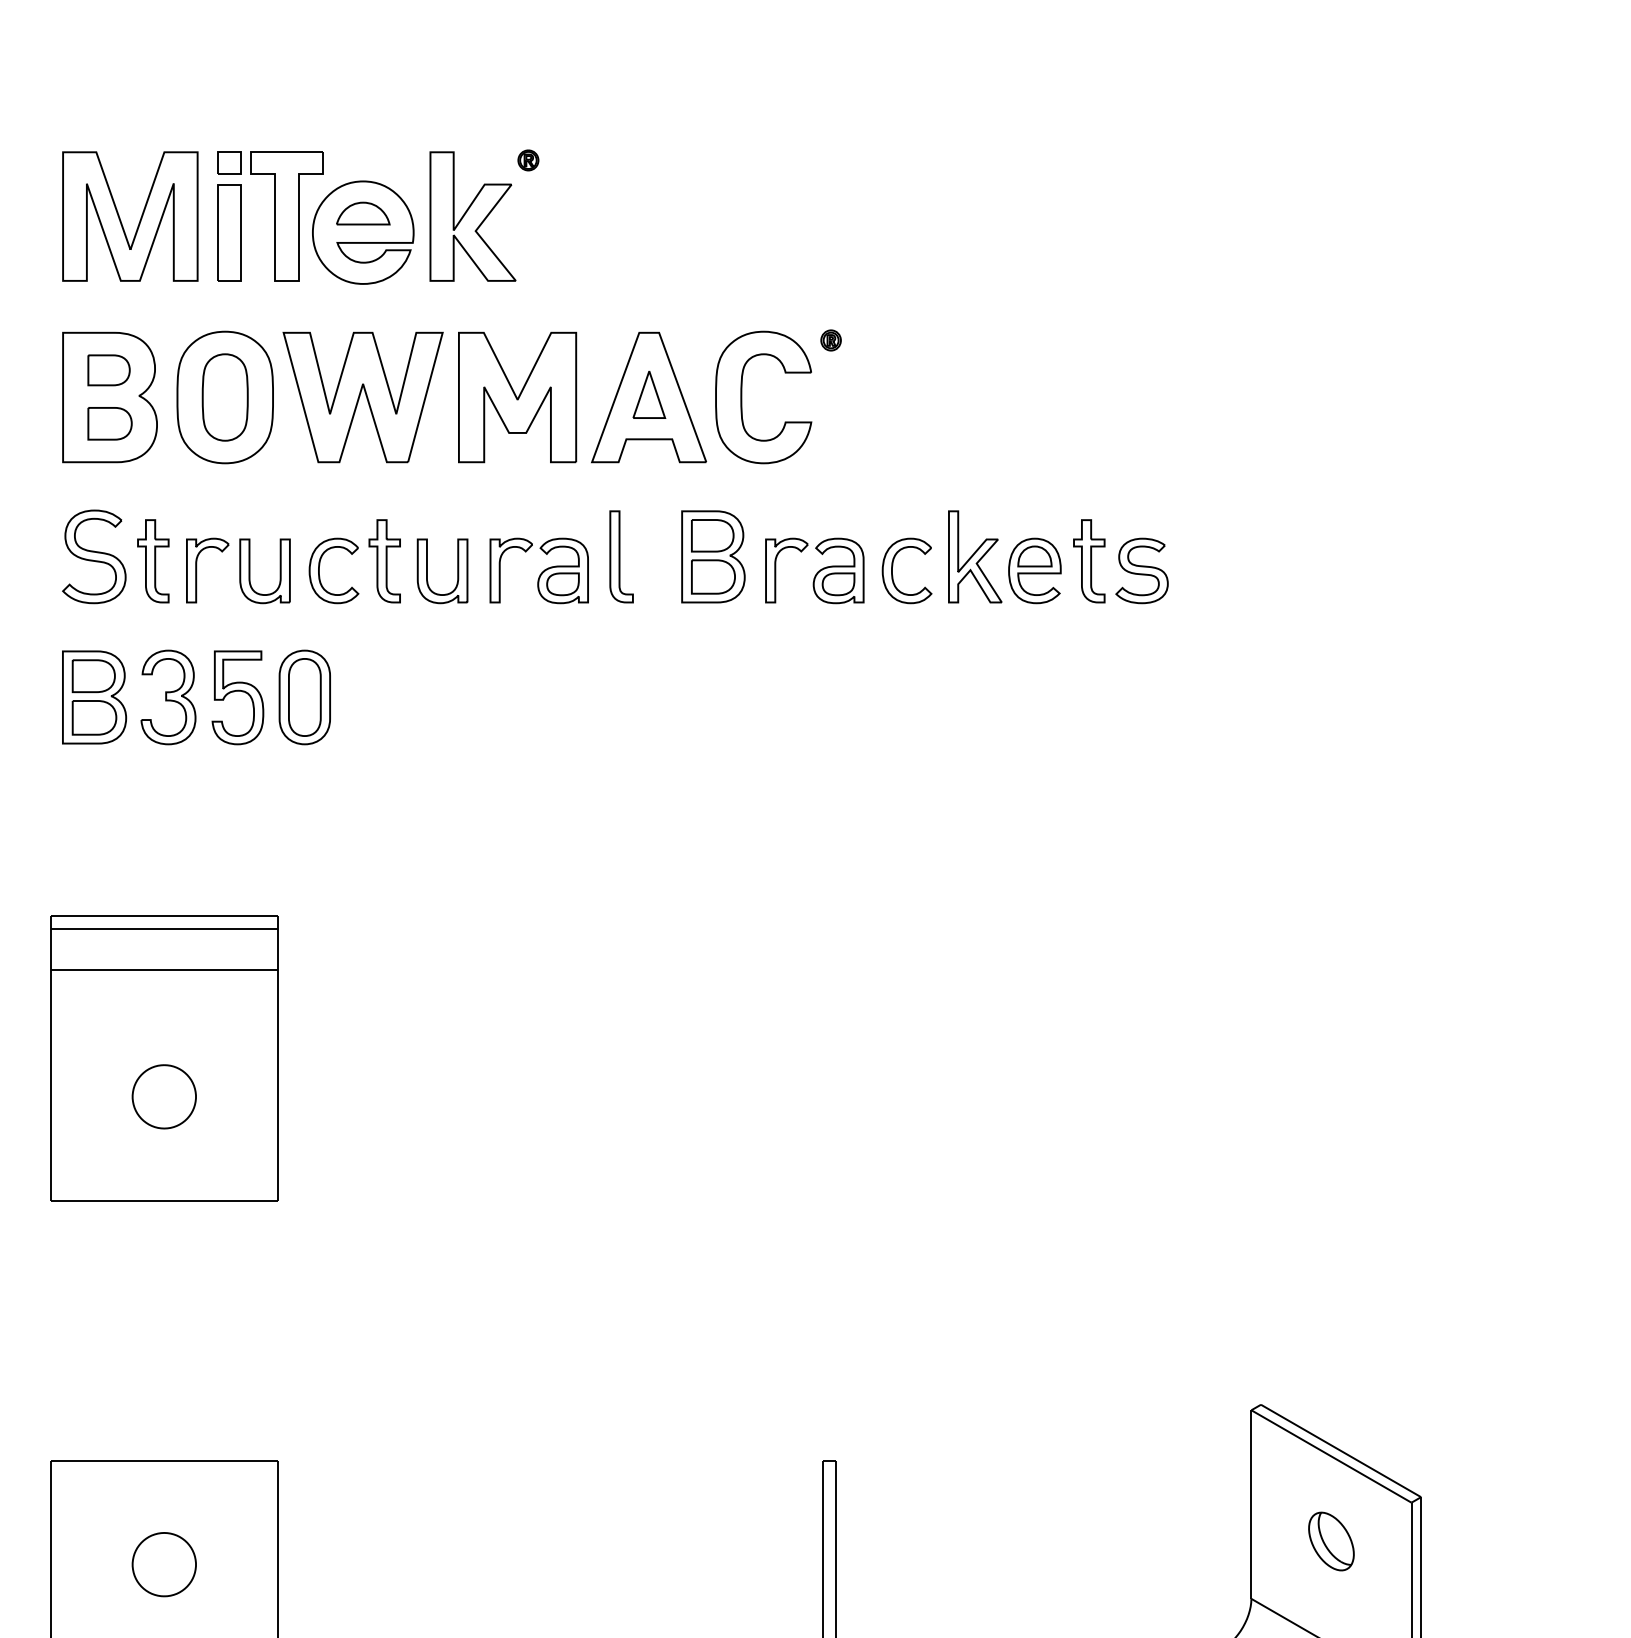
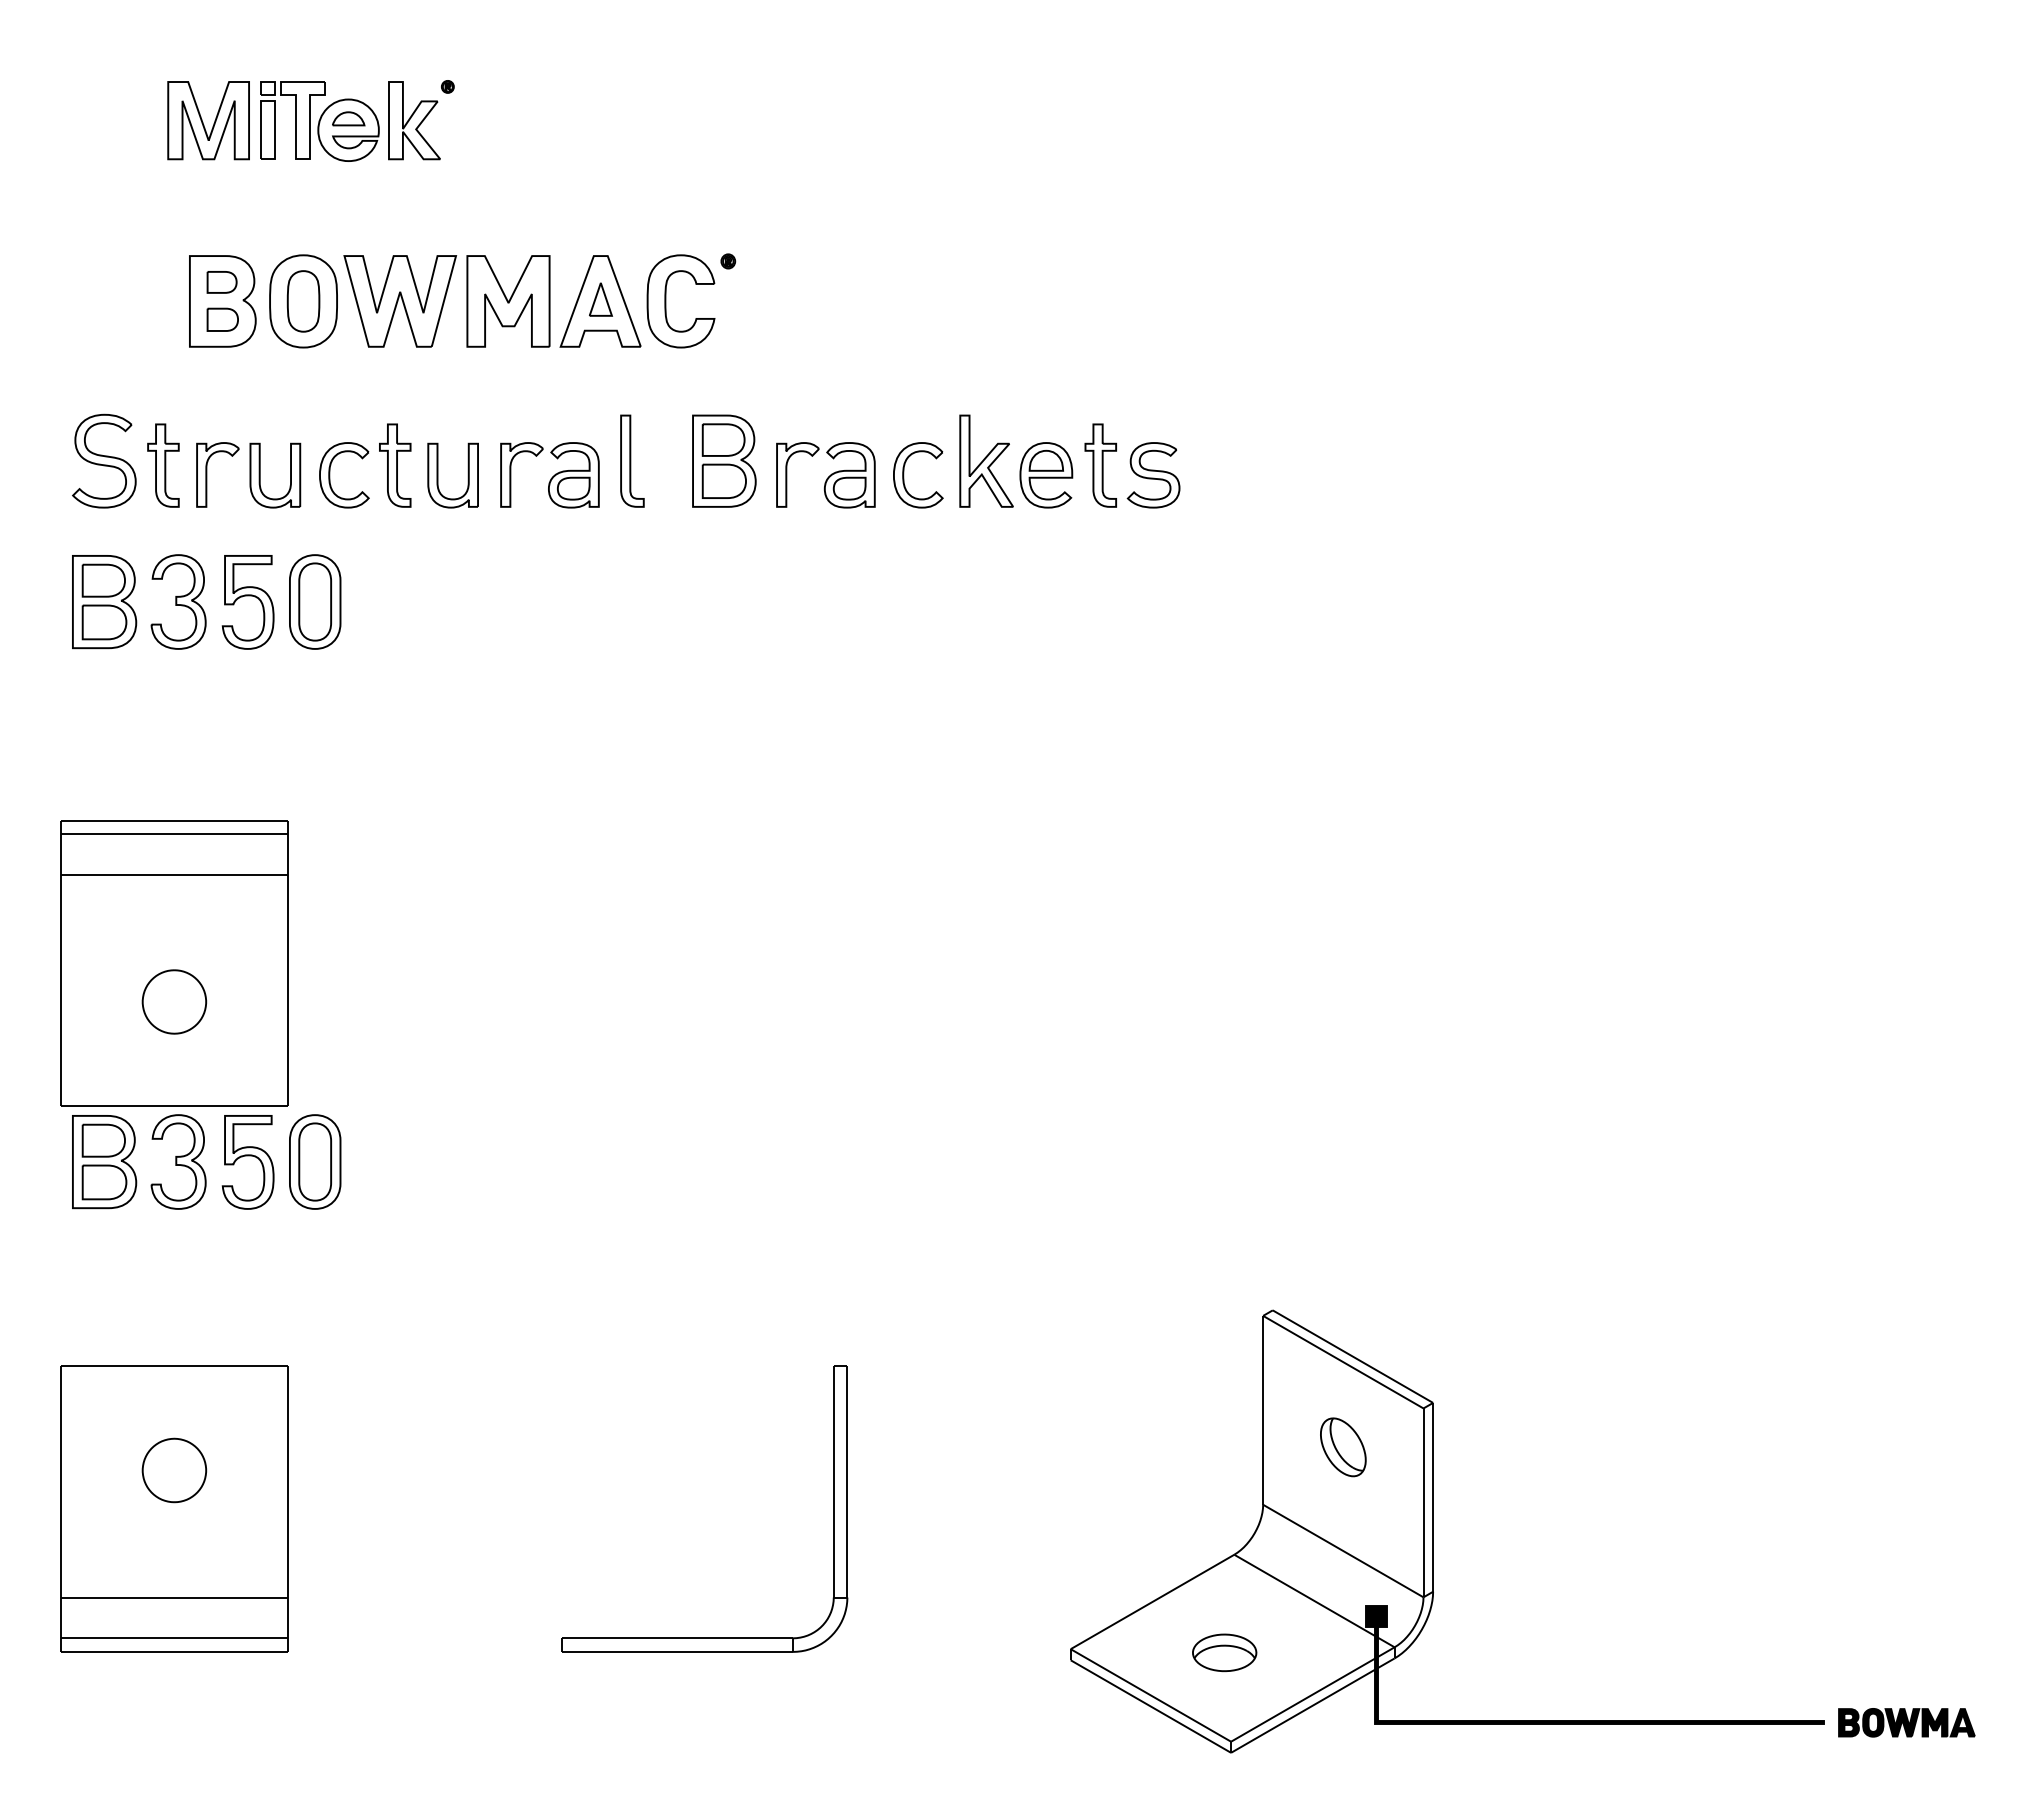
part: (300, 216) -> (310, 120), size x0.6
part: (451, 396) -> (462, 300), size x0.7
part: (191, 1261) -> (201, 1166), added

